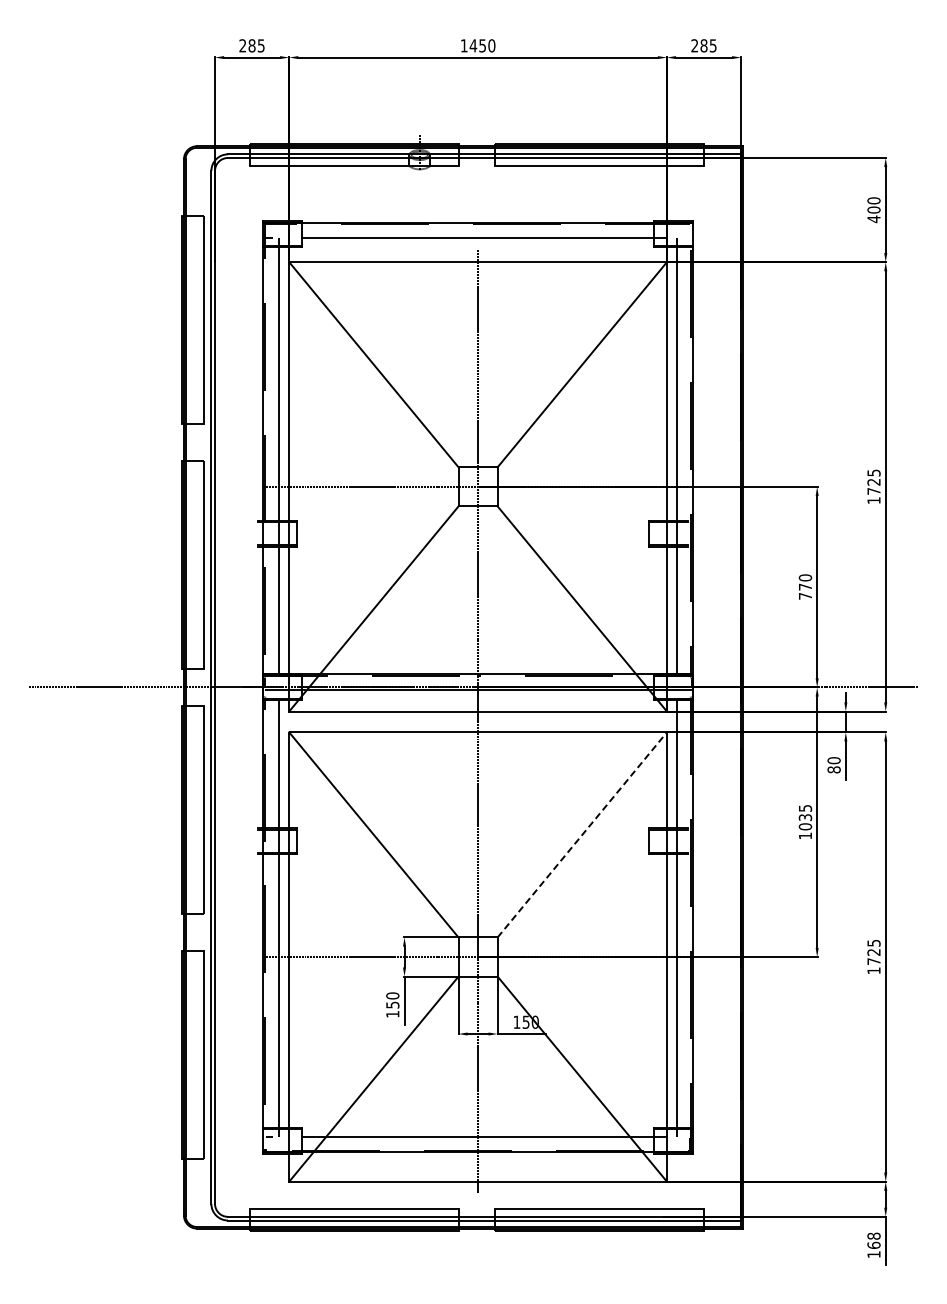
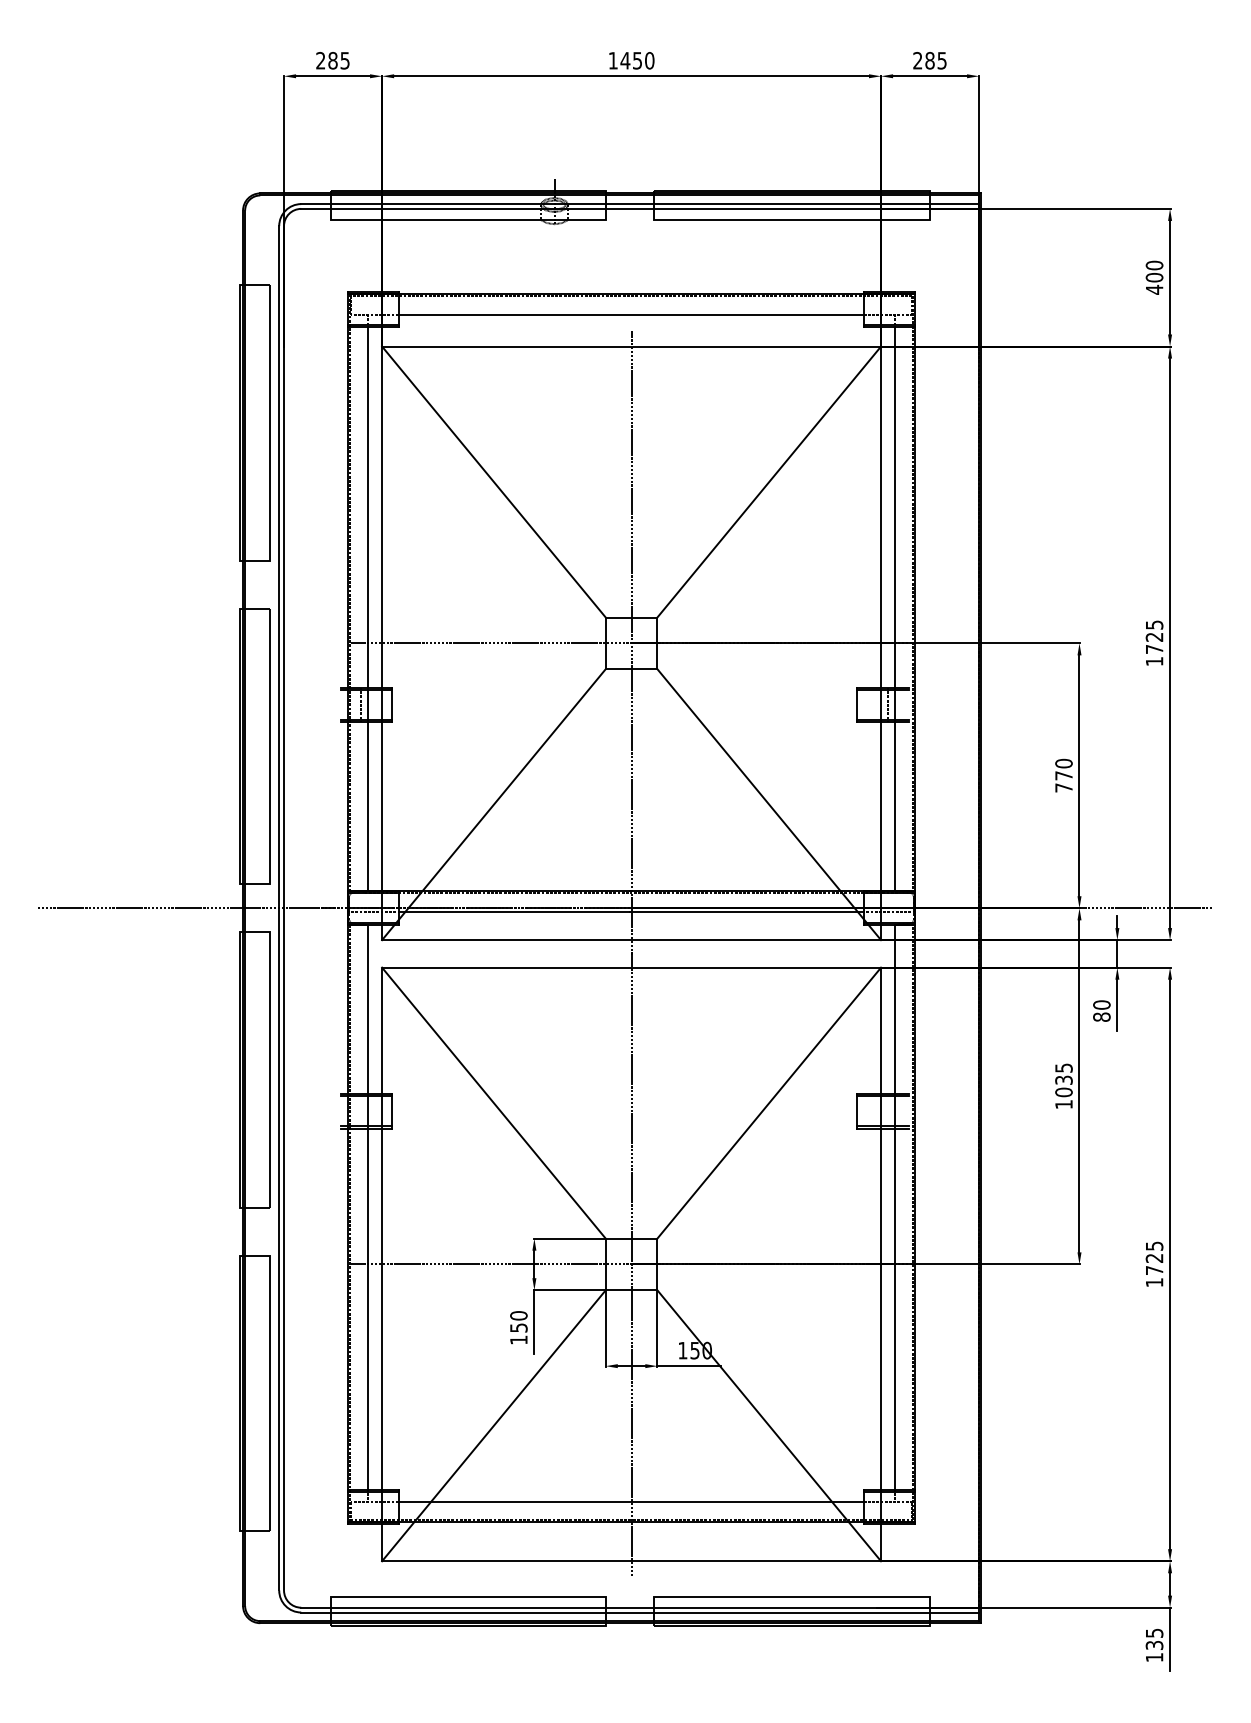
line: (582, 834) -> (769, 1102), dashed -> solid
text: (873, 1240) -> (1153, 1638), 168 -> 135

